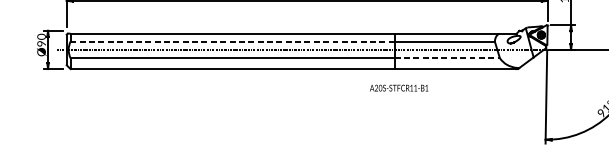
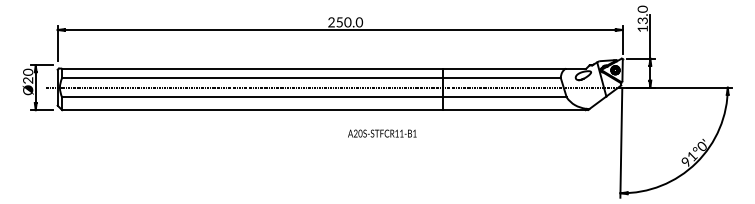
line: (232, 41) -> (252, 77), dashed -> solid
text: (41, 43) -> (28, 80), Ø90 -> Ø20
line: (446, 58) -> (504, 97), dashed -> solid
text: (399, 88) -> (382, 133), moved

